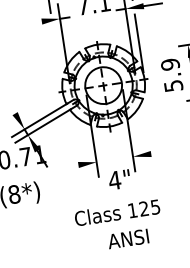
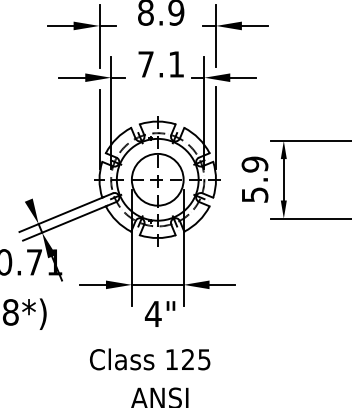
line: (32, 22) -> (72, 77), added
line: (57, 56) -> (99, 129), added
line: (160, 152) -> (222, 284), added
line: (114, 159) -> (157, 284), added
line: (68, 166) -> (92, 284), added

